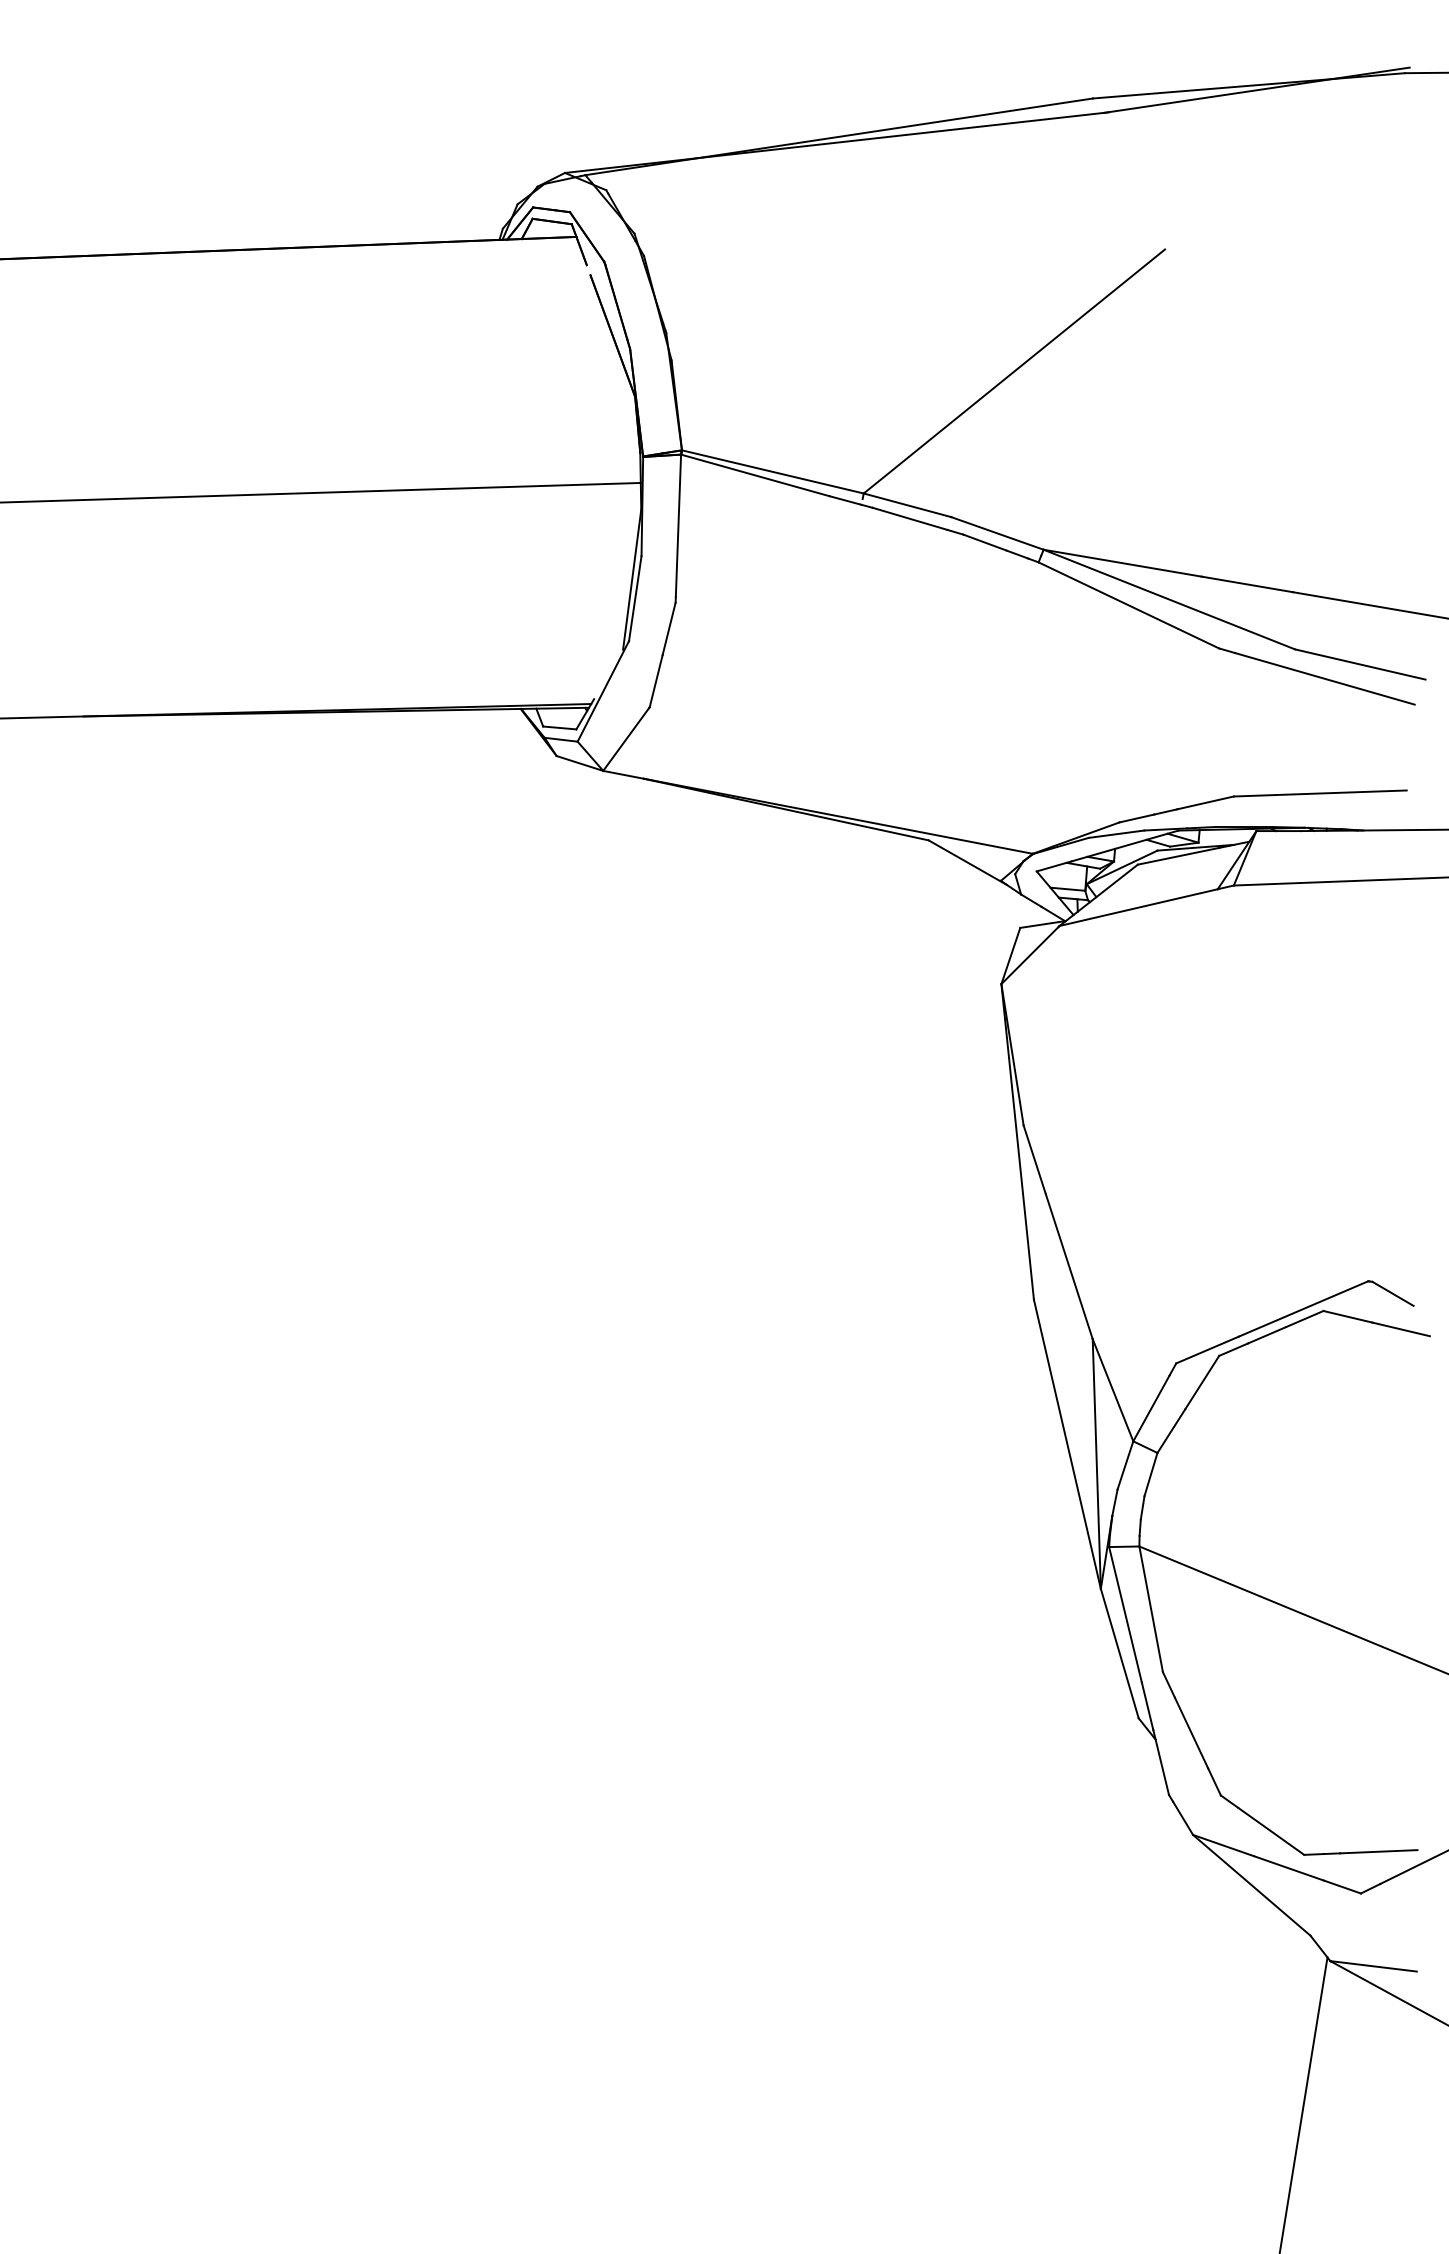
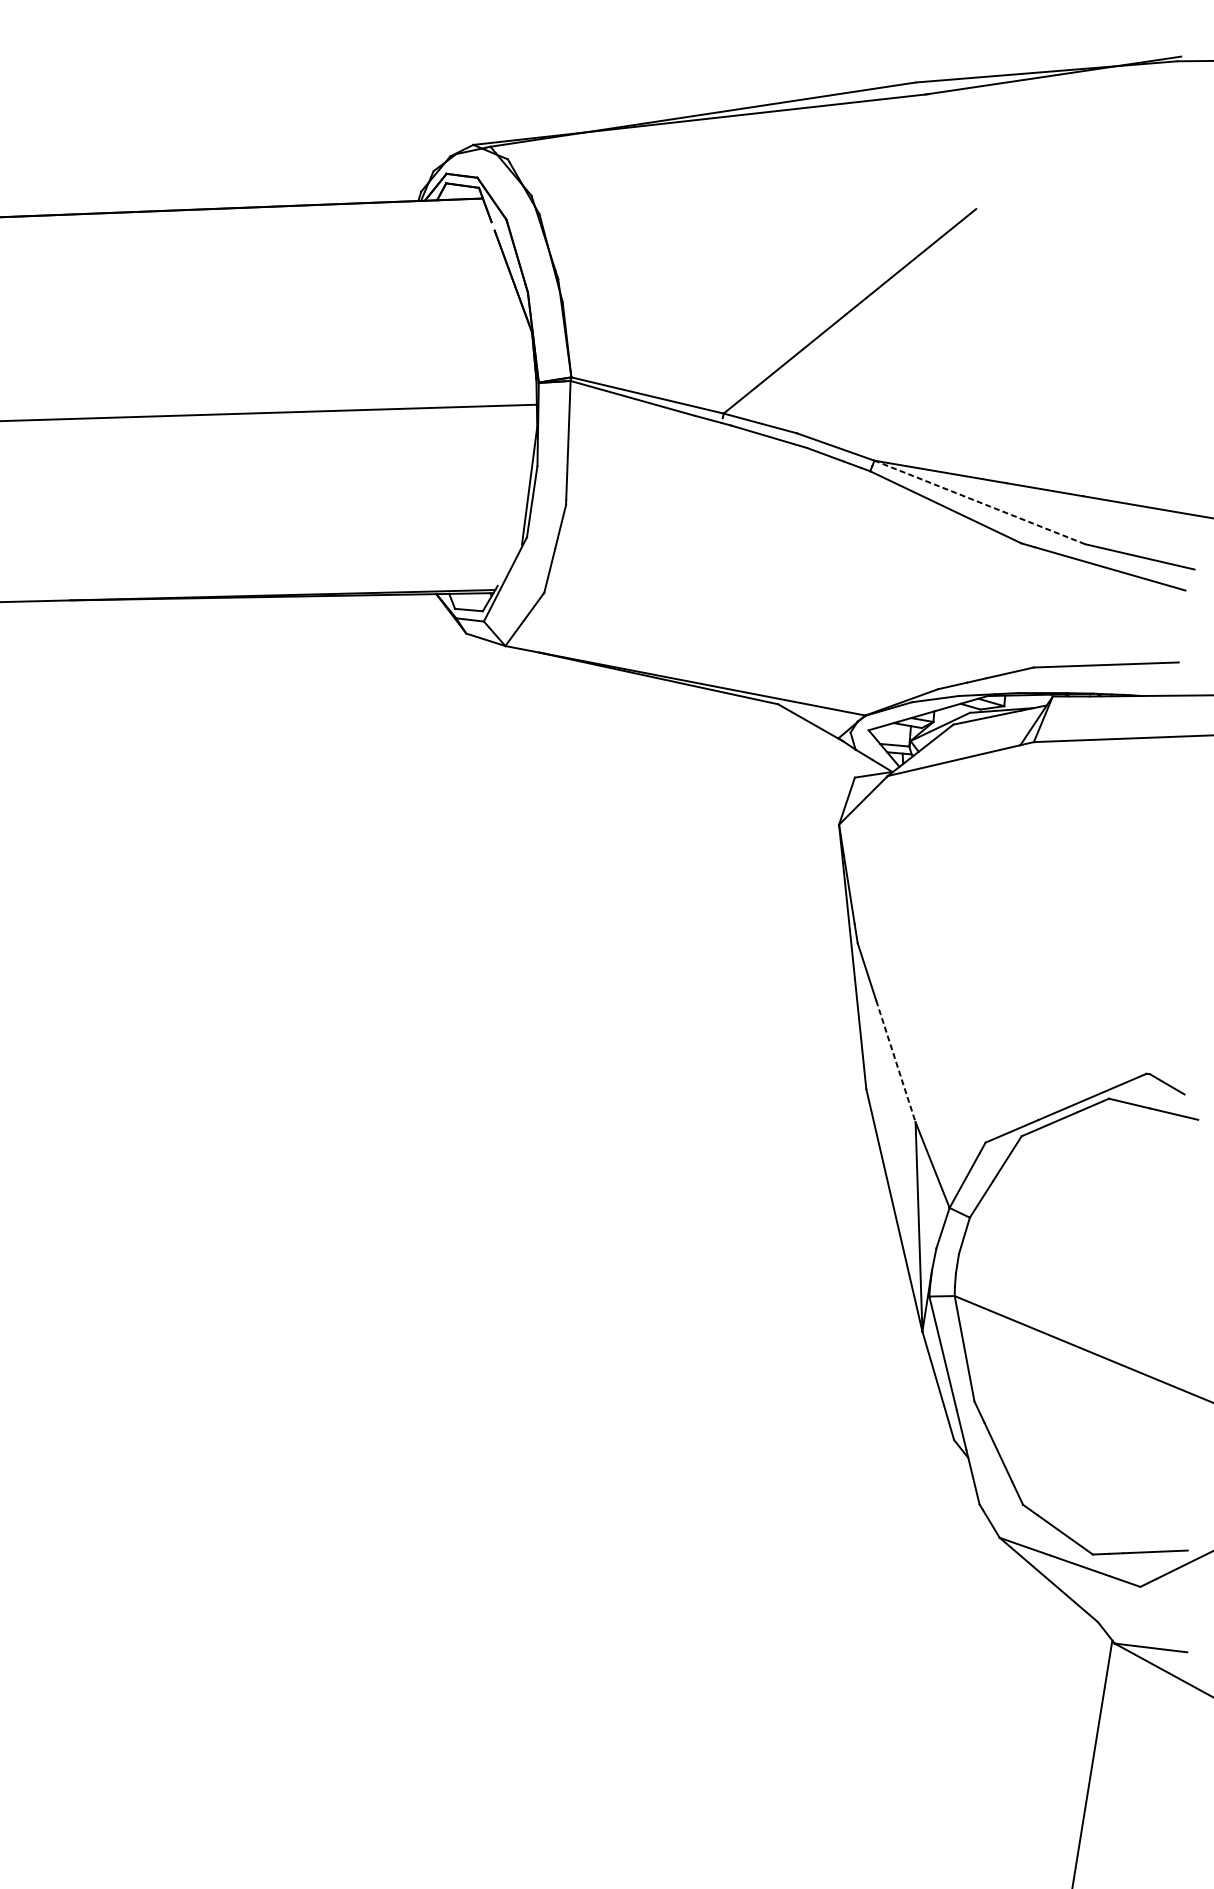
line: (1168, 599) -> (979, 502), solid -> dashed
line: (1069, 1267) -> (896, 1062), solid -> dashed

